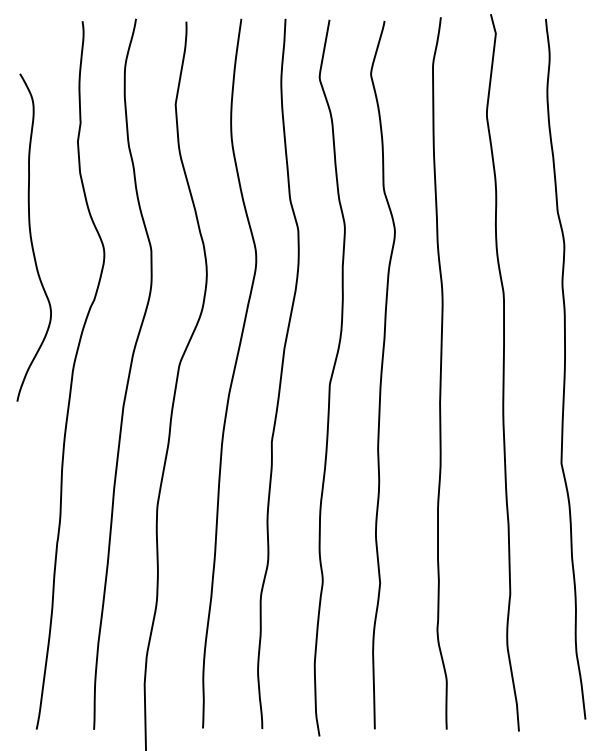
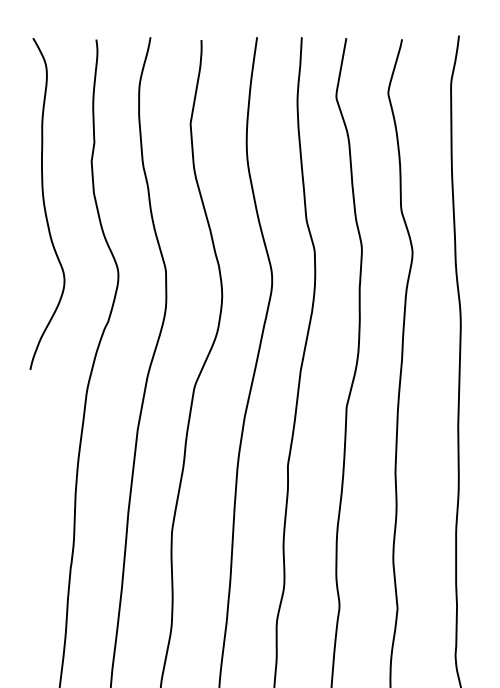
curve: (31, 237) -> (44, 203), moved

